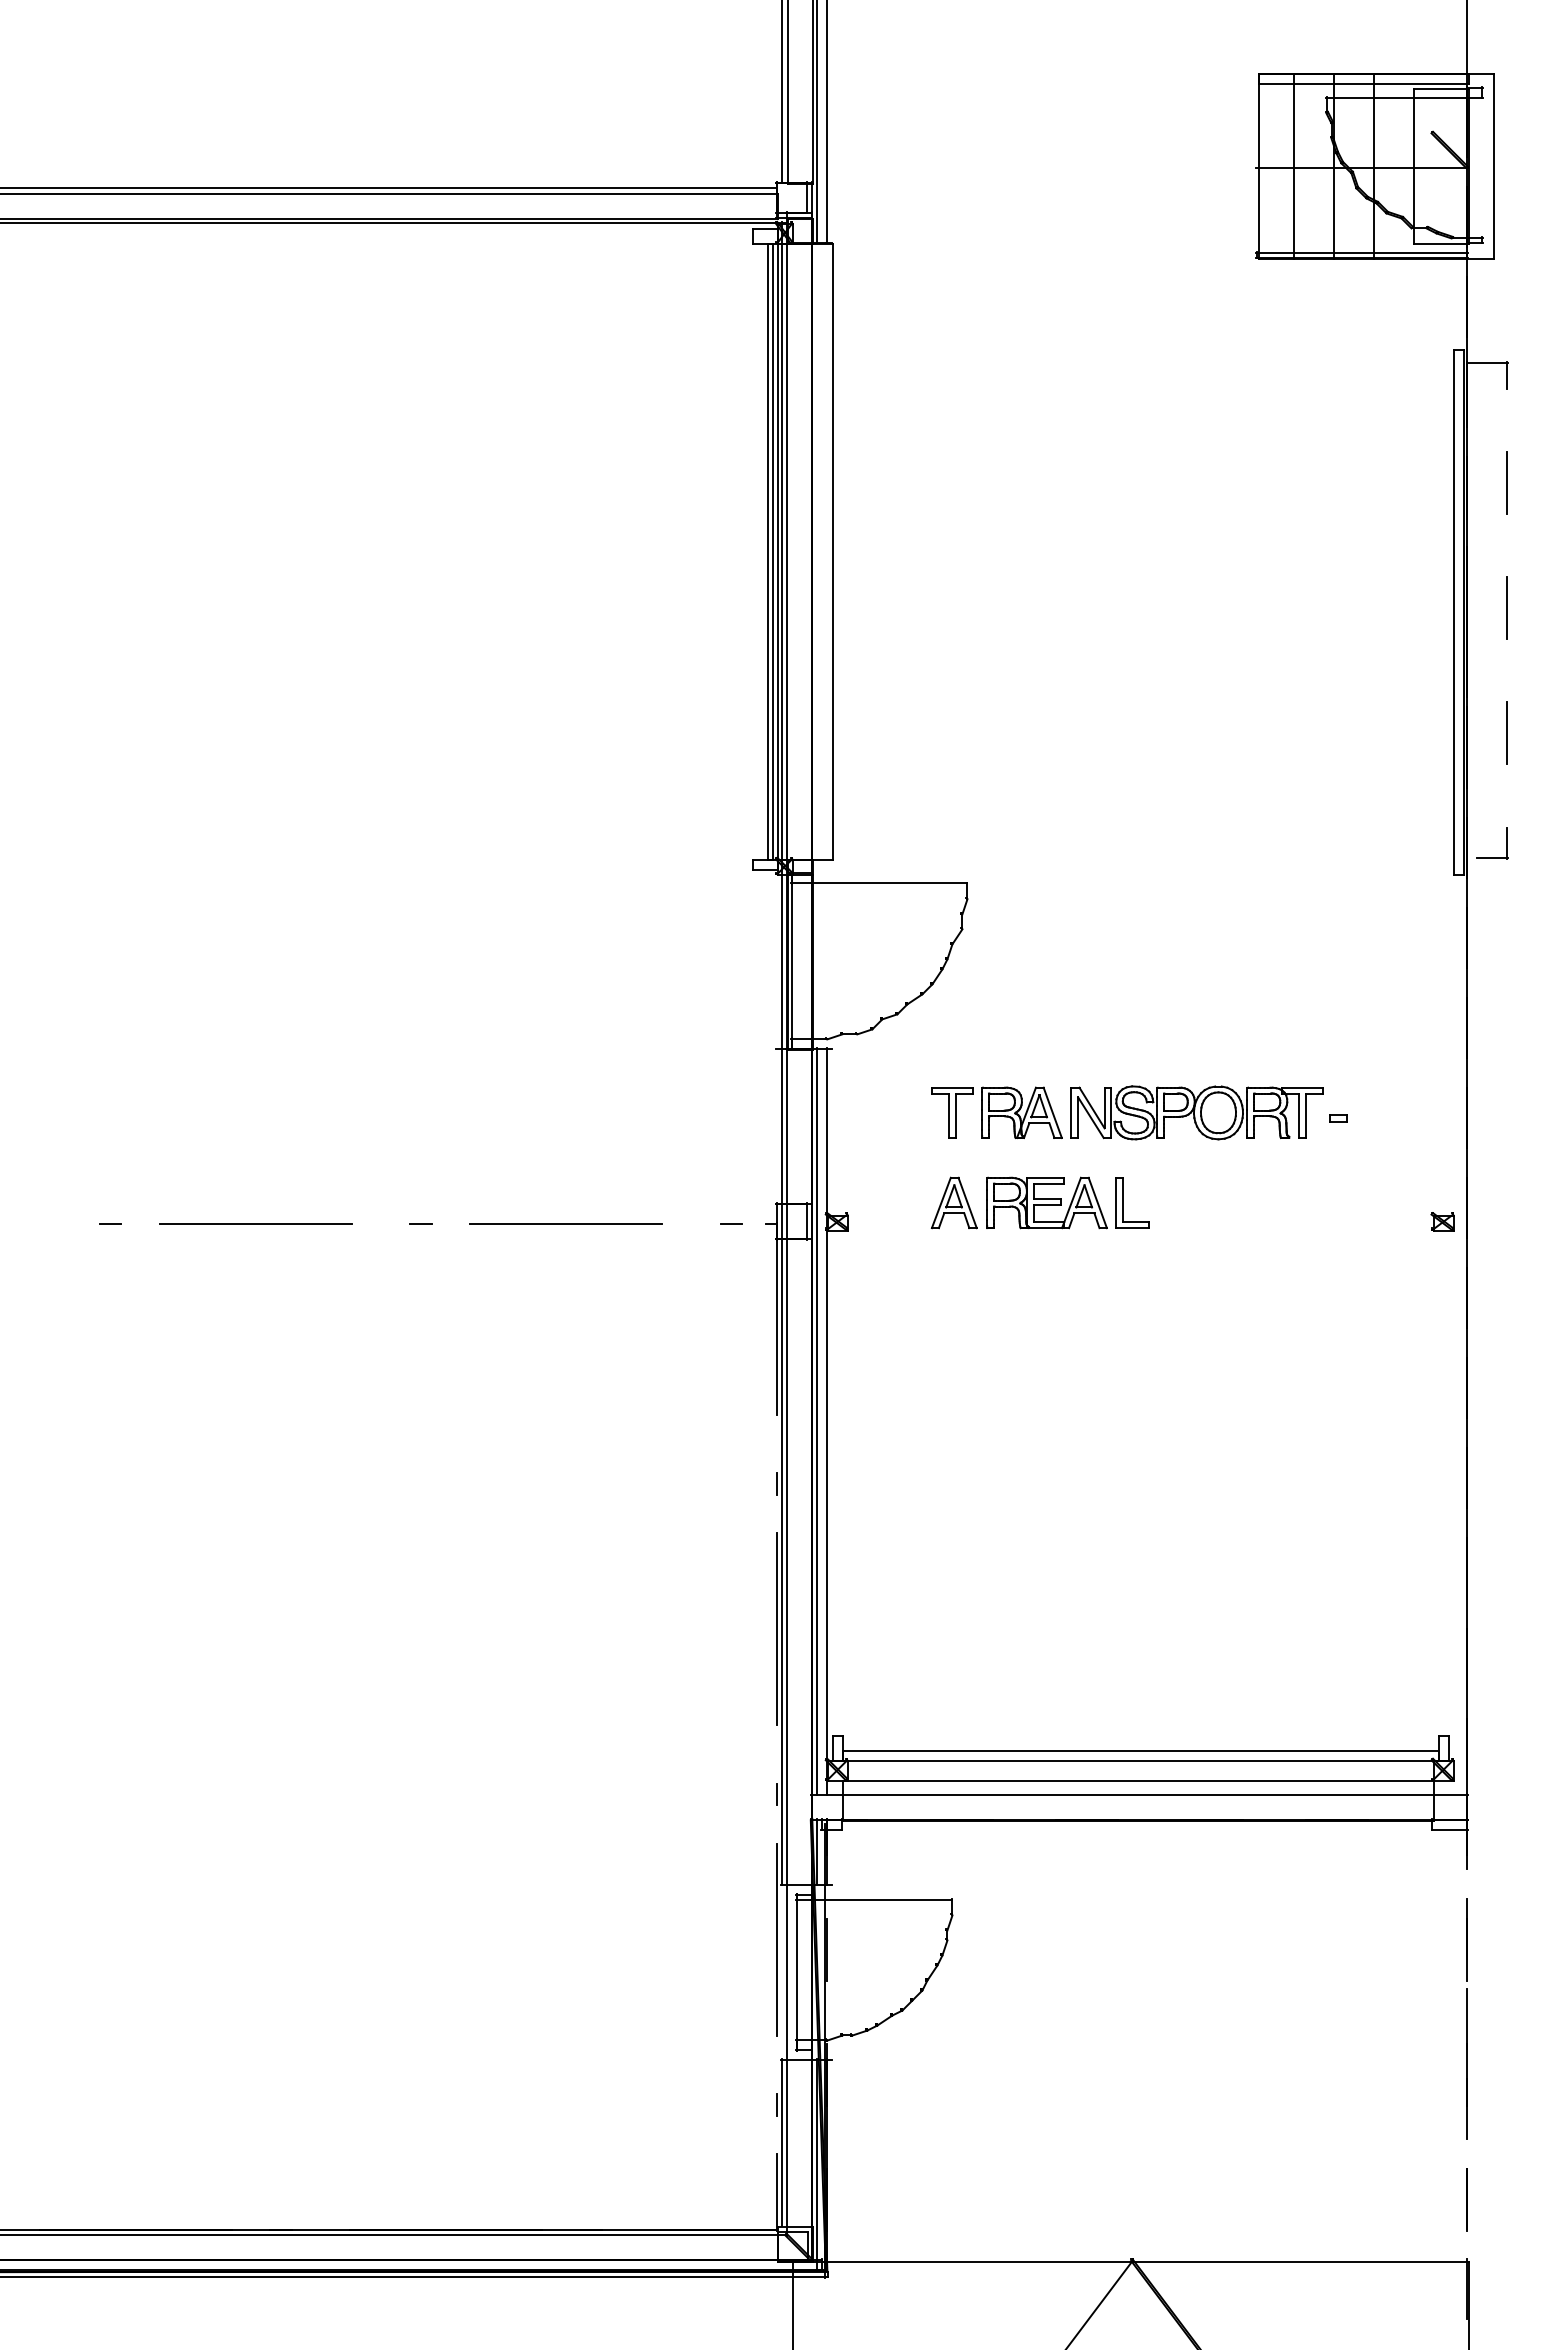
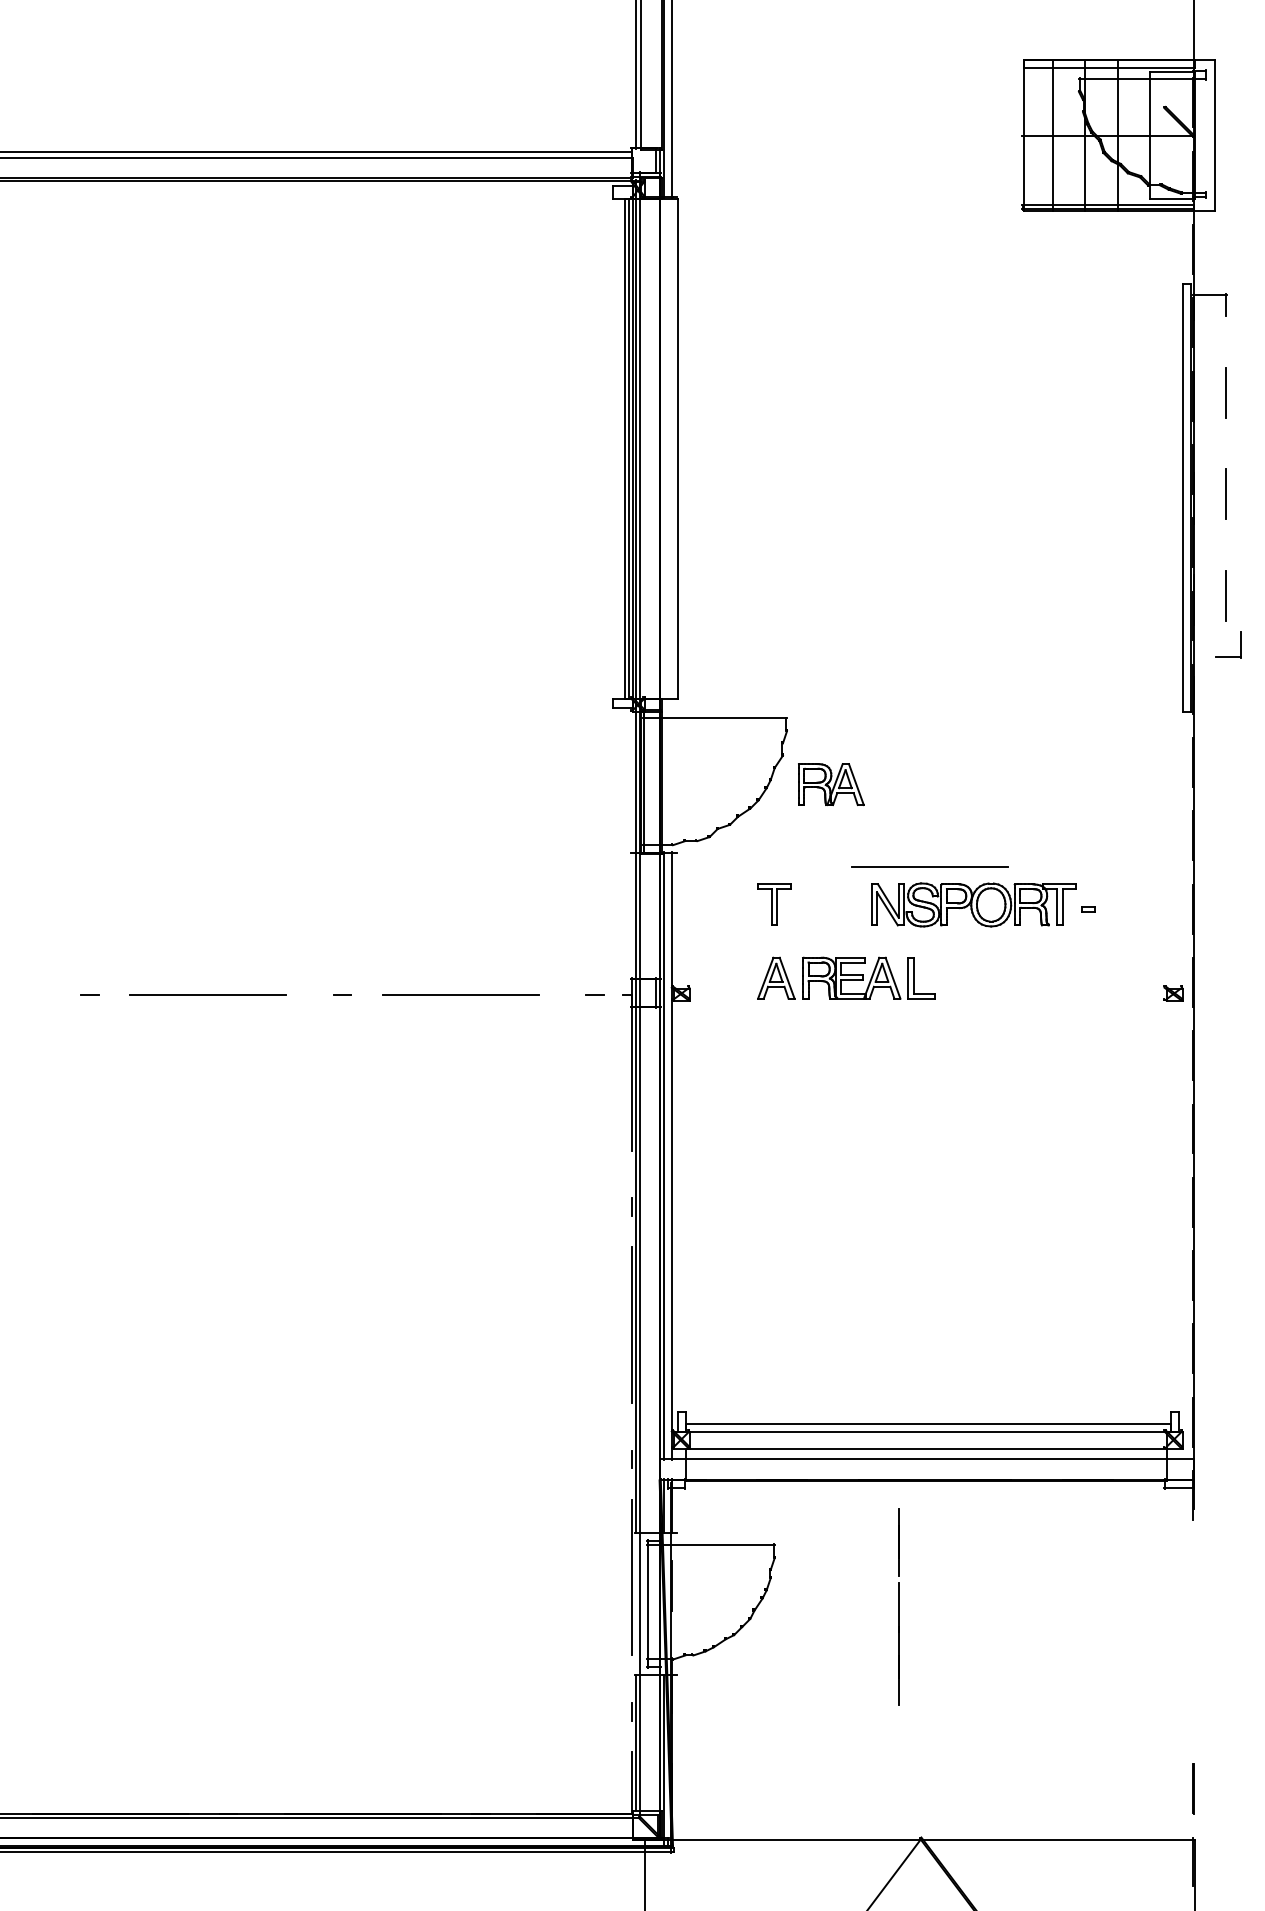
part: (1506, 843) -> (1240, 645), moved
line: (1142, 1065) -> (929, 866), added
part: (1021, 1112) -> (830, 784), moved
line: (1466, 2018) -> (898, 1606), moved

